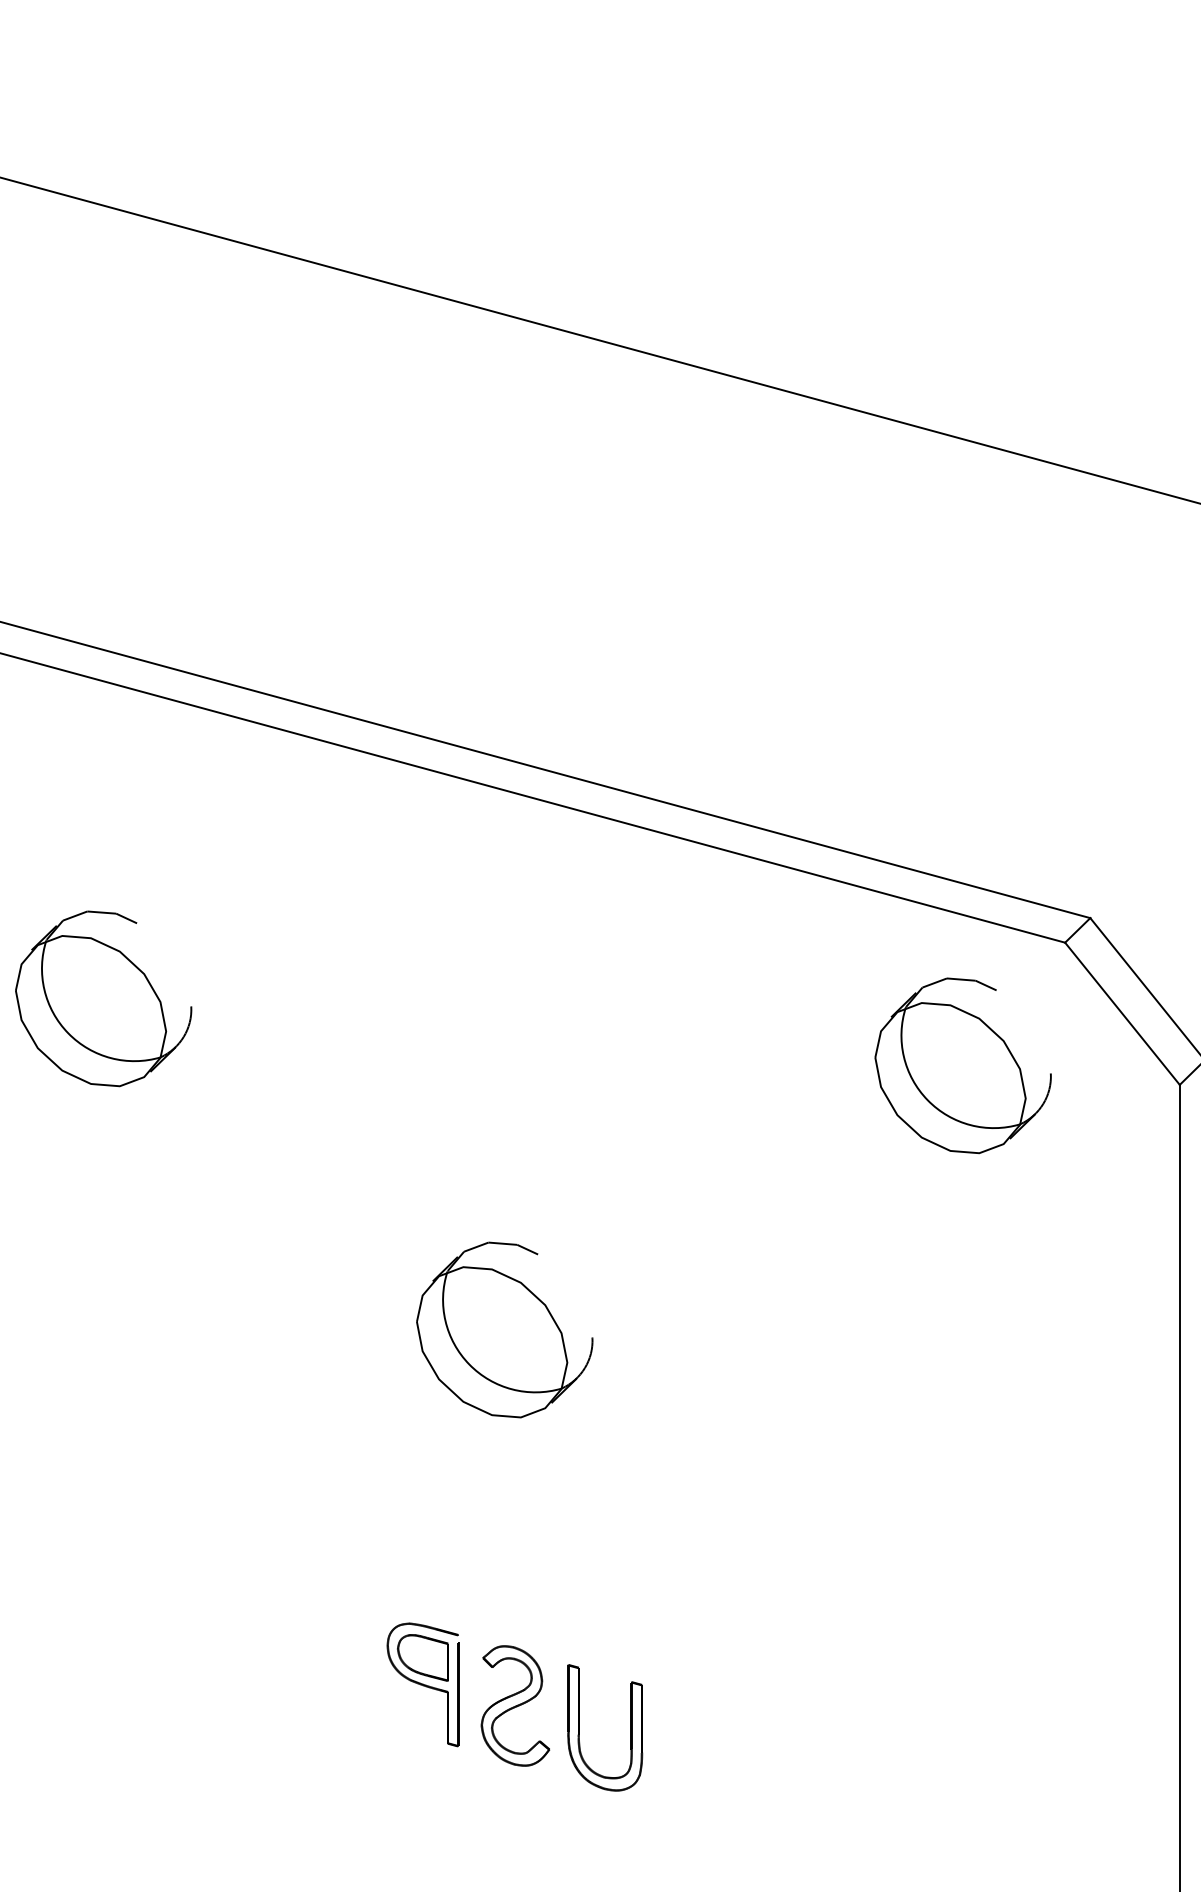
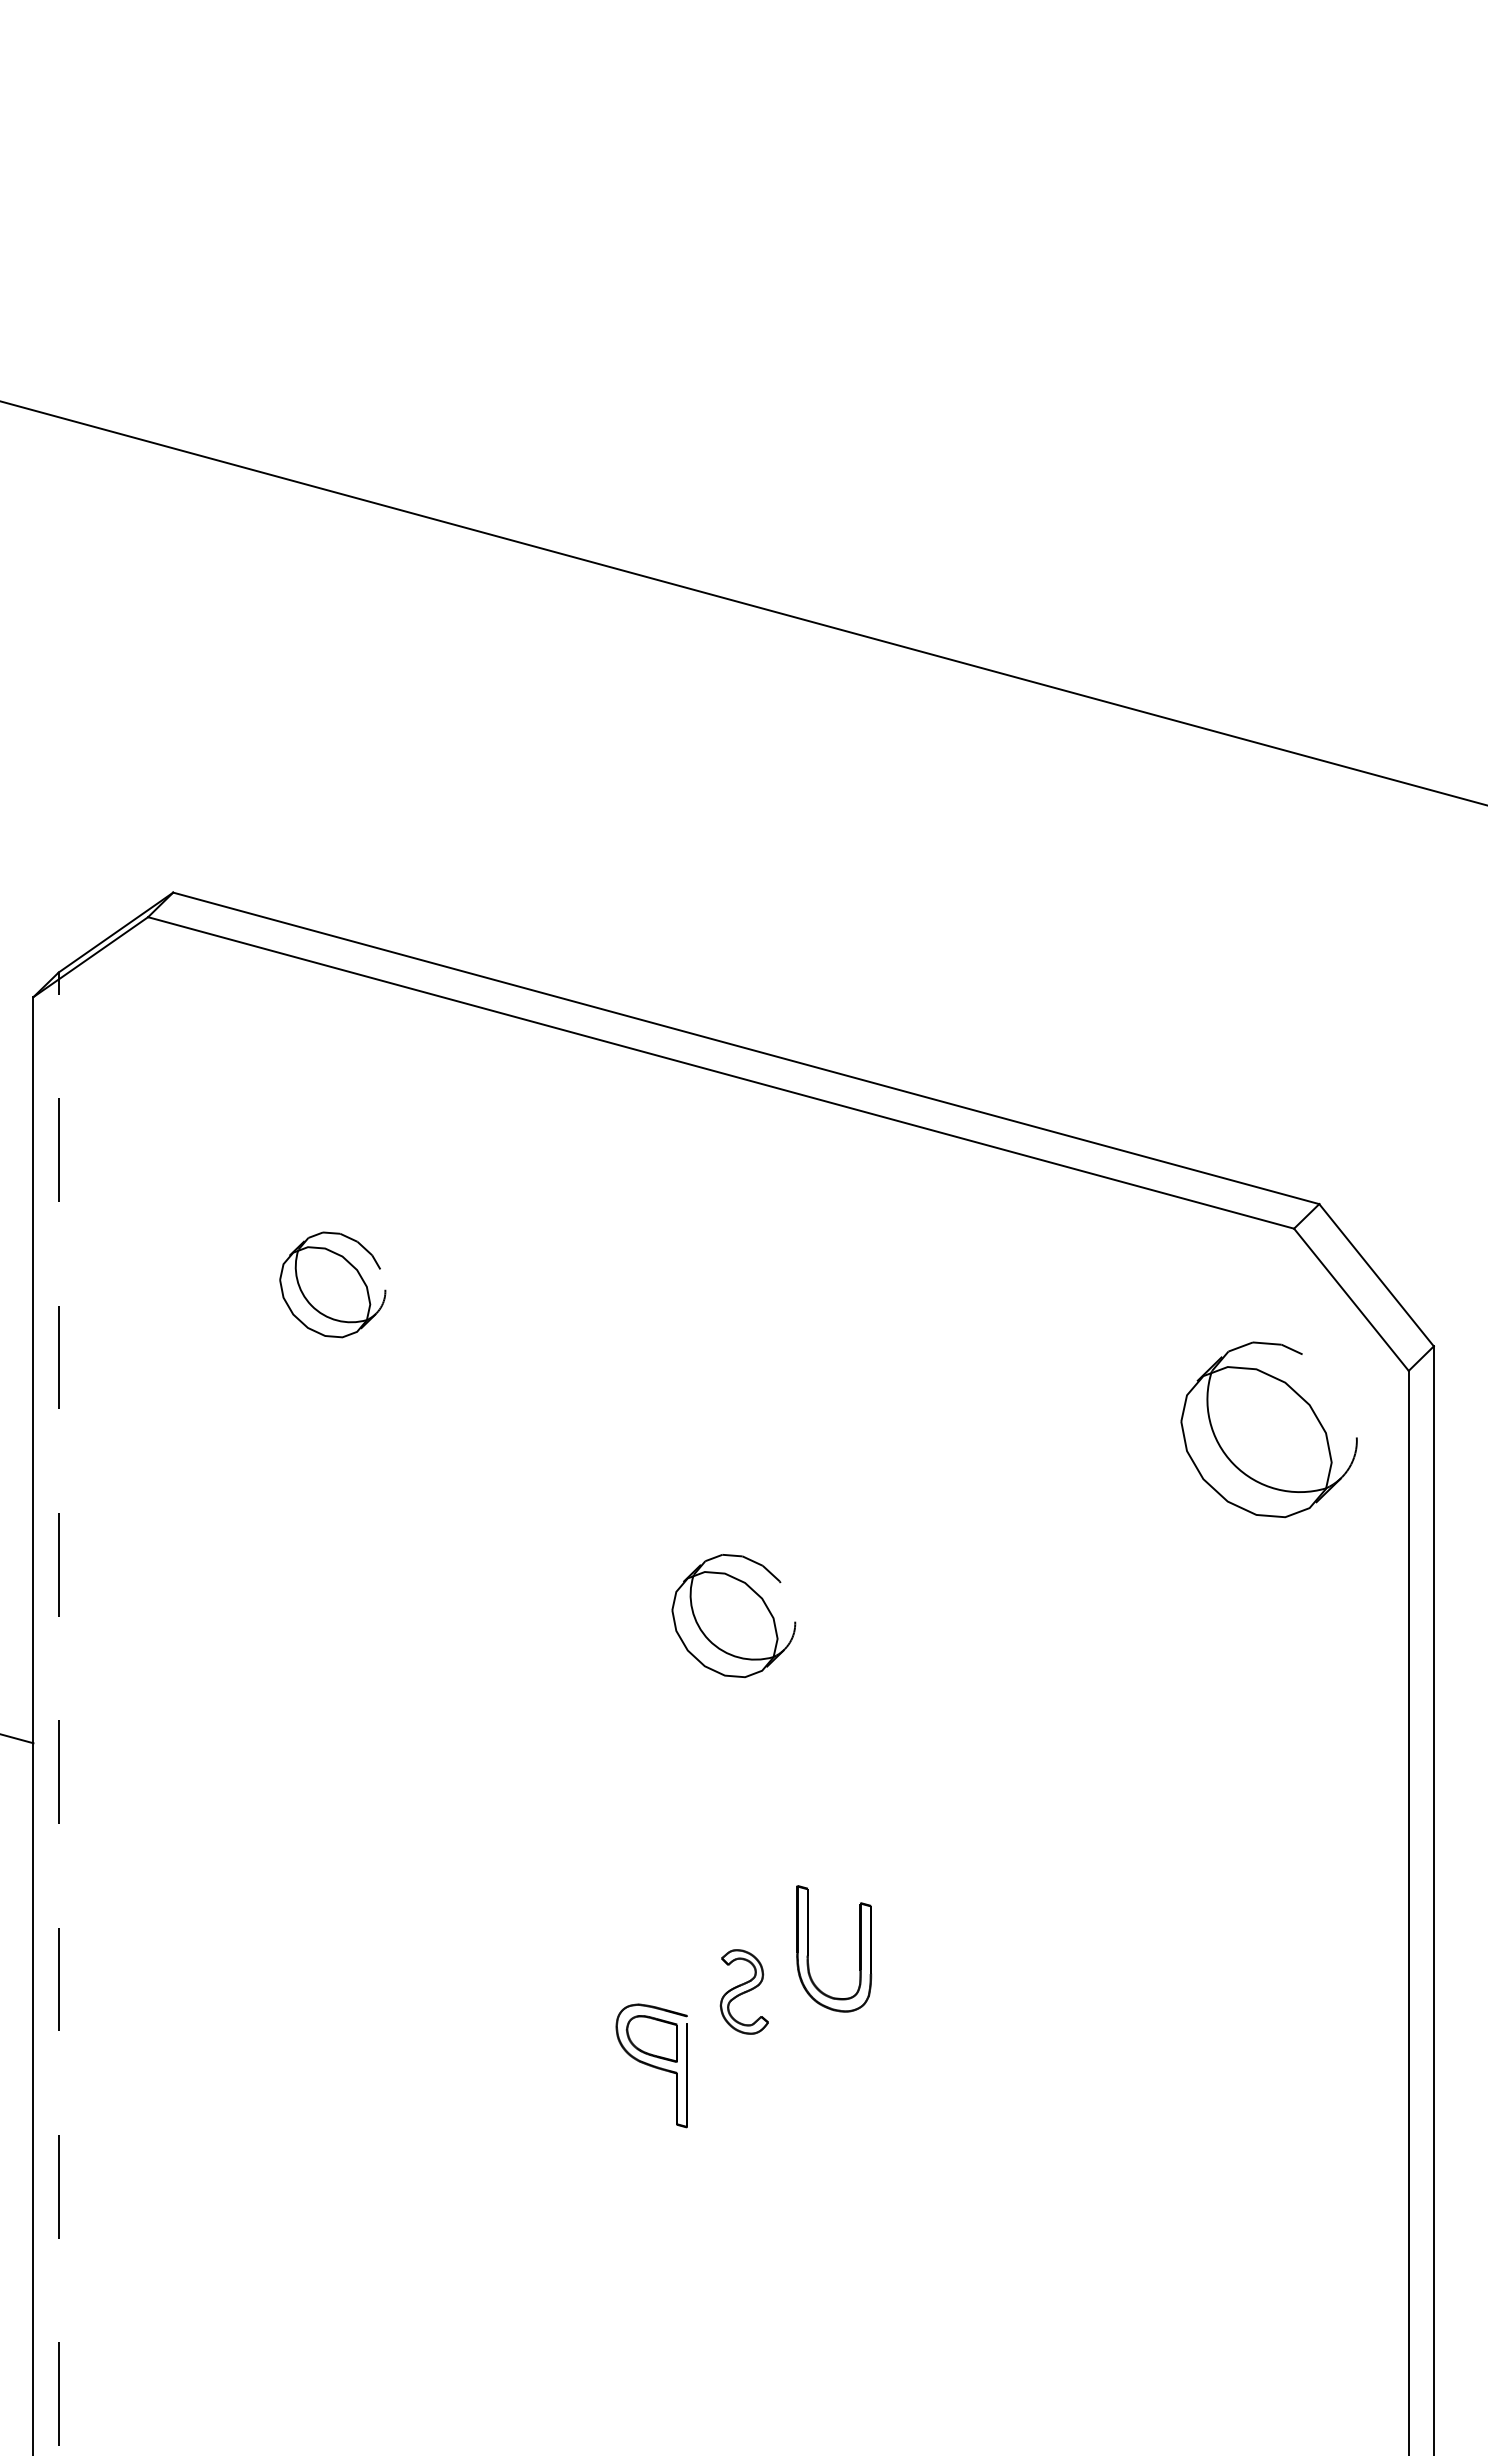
part: (103, 998) -> (332, 1284), size x0.6
part: (962, 1065) -> (1268, 1429), moved
part: (504, 1329) -> (733, 1615), size x0.7
part: (422, 1684) -> (651, 2065), moved
part: (515, 1705) -> (744, 1991), size x0.7
part: (630, 1727) -> (859, 1948), moved

